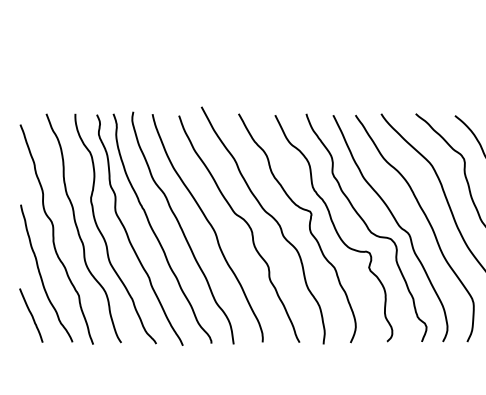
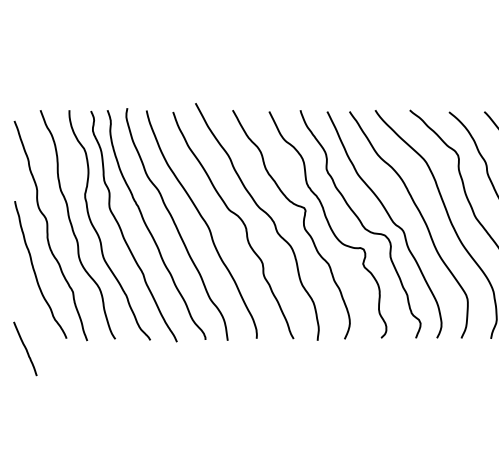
line: (31, 315) -> (25, 348), moved

